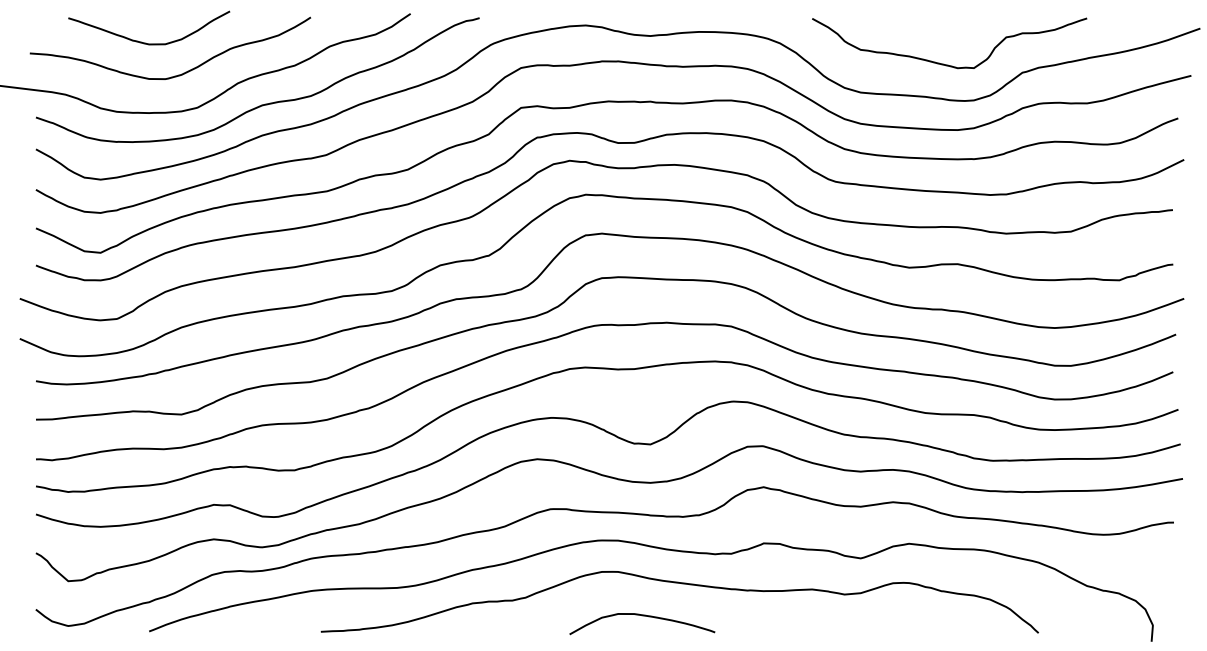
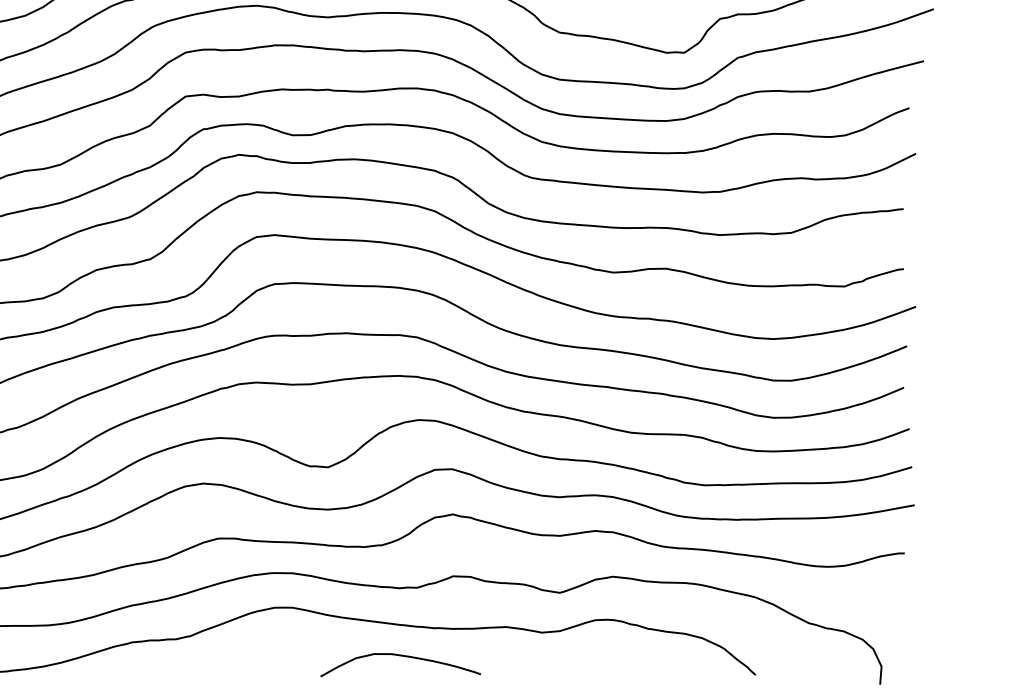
curve: (642, 616) -> (400, 656), moved

